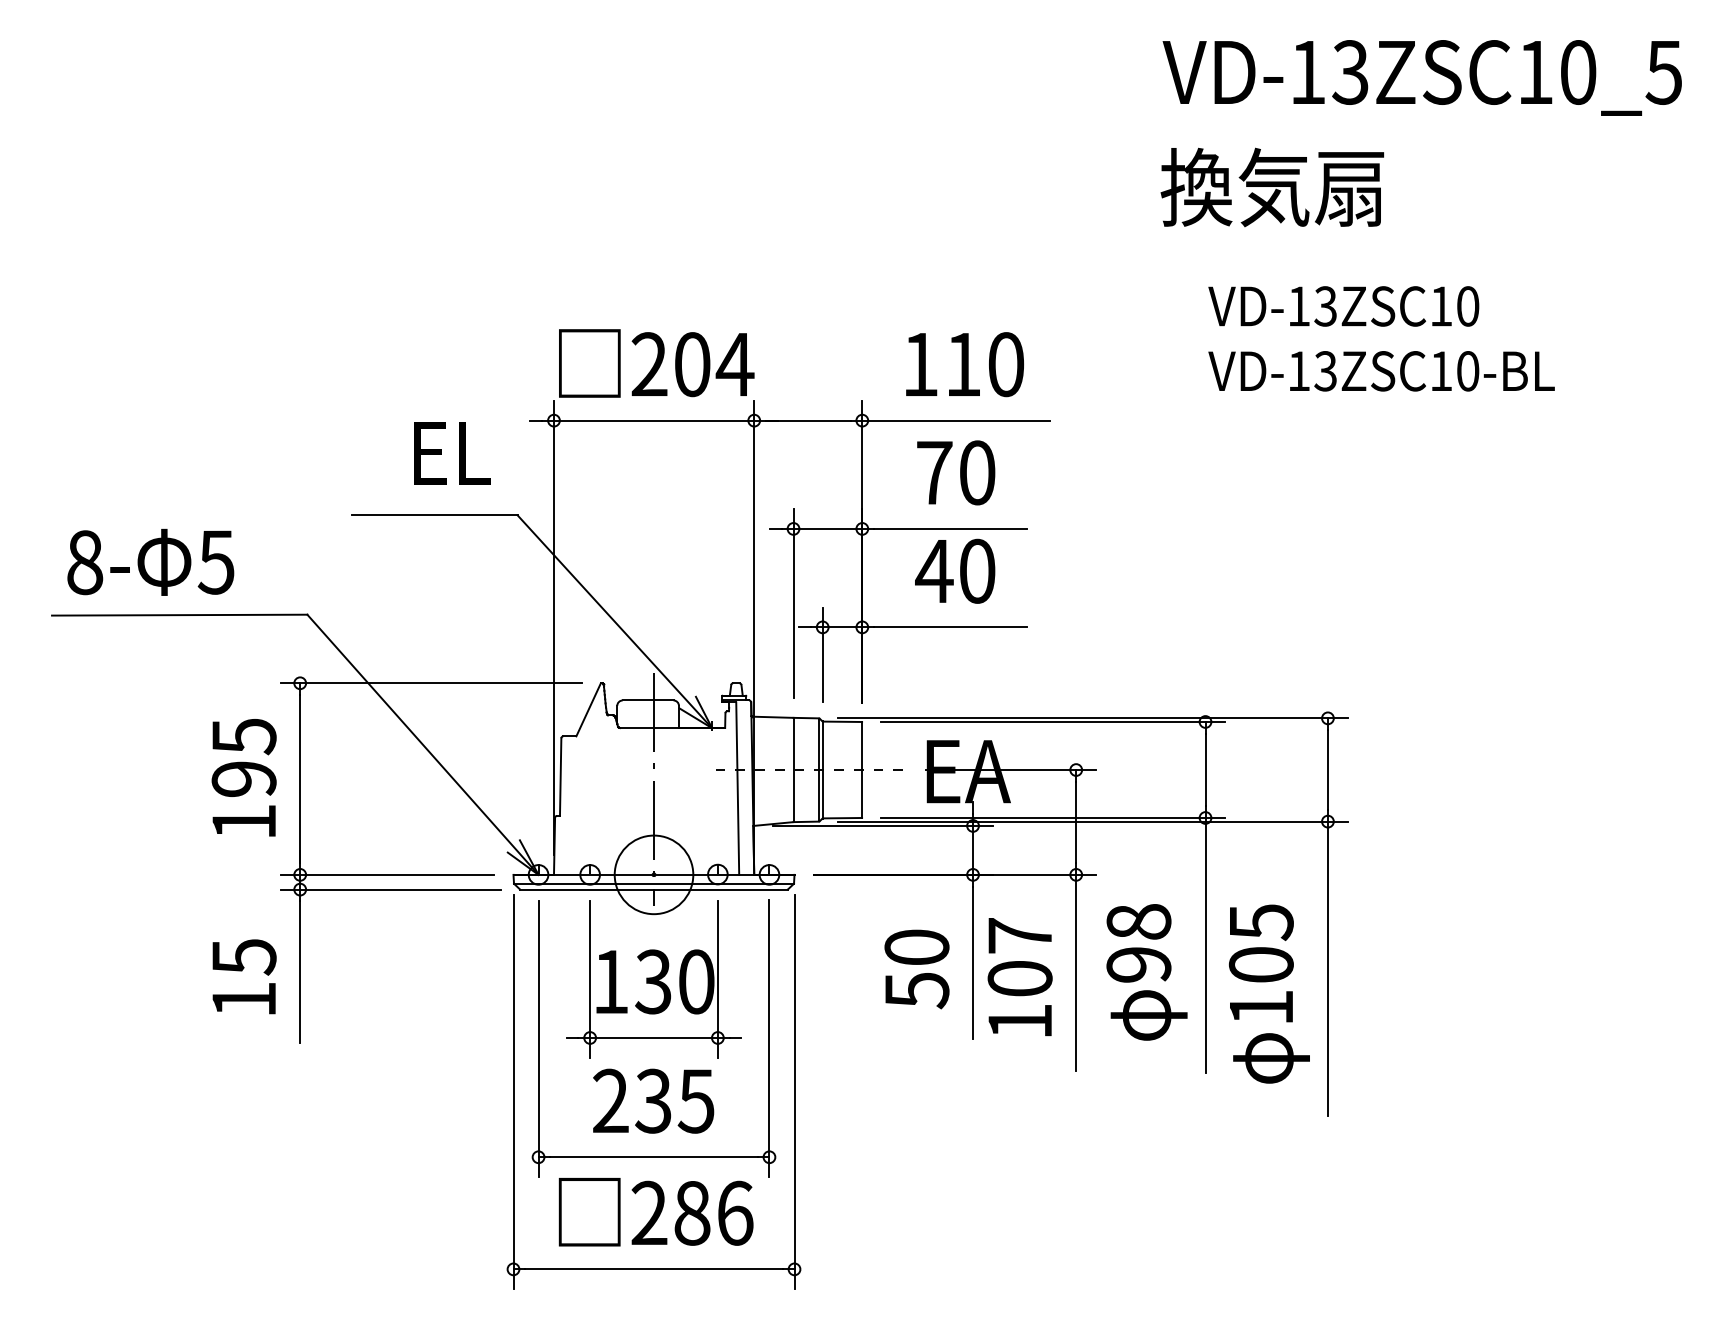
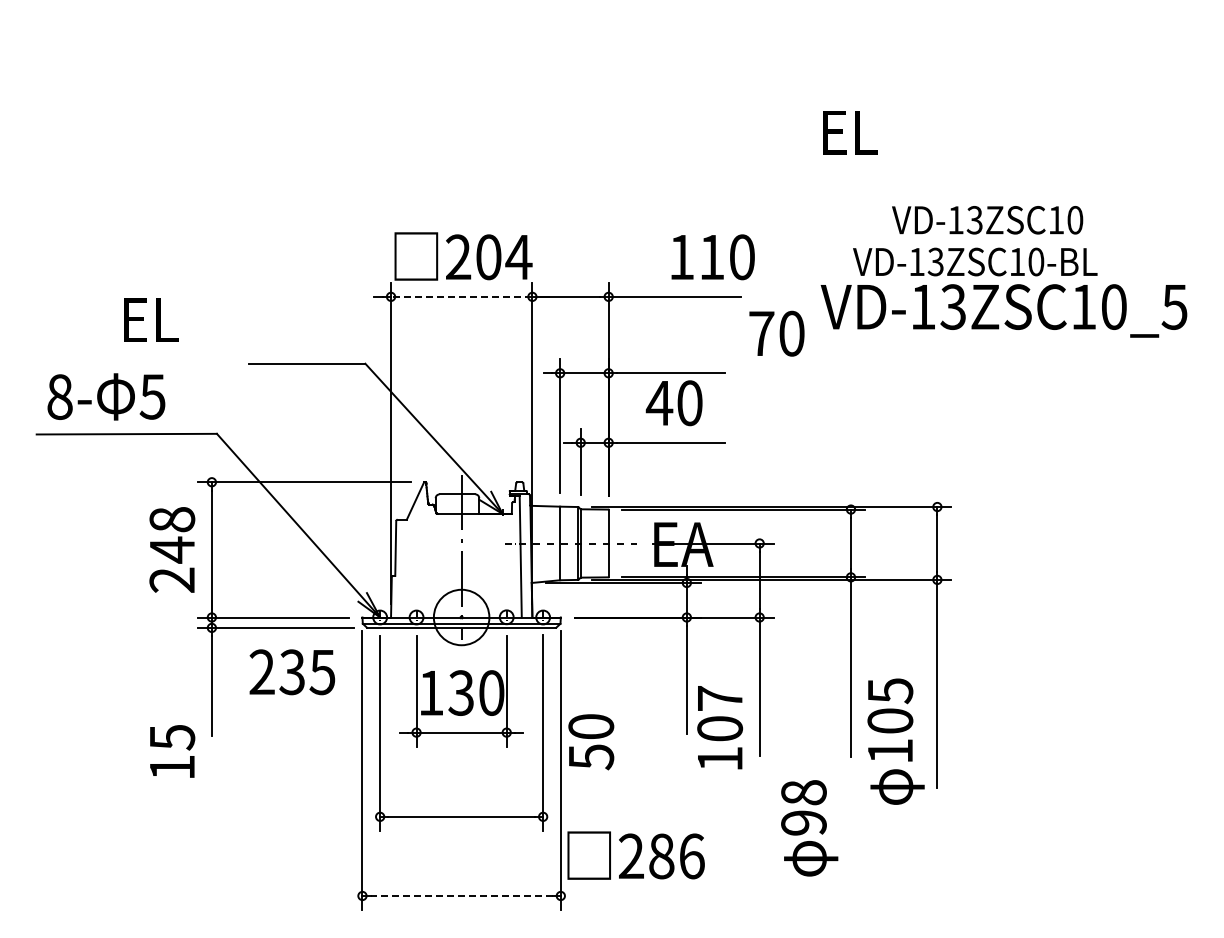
text: (1421, 77) -> (1003, 310), moved
text: (1271, 187) -> (897, 132), 換気扇 -> EL
text: (1343, 306) -> (987, 220), moved
text: (964, 364) -> (712, 257), moved
line: (653, 420) -> (461, 296), solid -> dashed
text: (452, 452) -> (151, 319), moved
text: (955, 472) -> (776, 333), moved
text: (244, 778) -> (172, 549), 195 -> 248
text: (917, 969) -> (591, 742), moved
text: (1146, 972) -> (809, 828), moved
text: (244, 976) -> (172, 751), moved
text: (1020, 976) -> (720, 727), moved
text: (1268, 993) -> (895, 741), moved
text: (653, 1101) -> (292, 672), moved
text: (655, 1212) -> (635, 855), moved
line: (653, 1268) -> (461, 895), solid -> dashed

